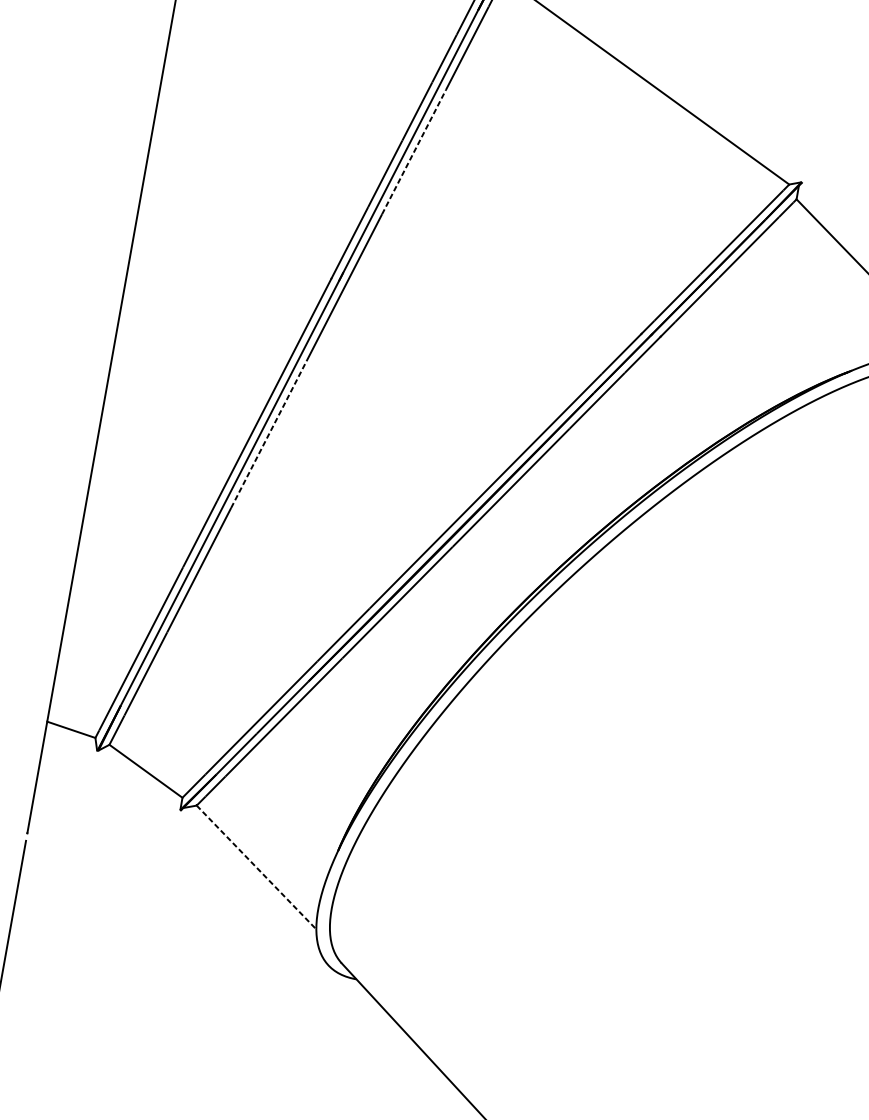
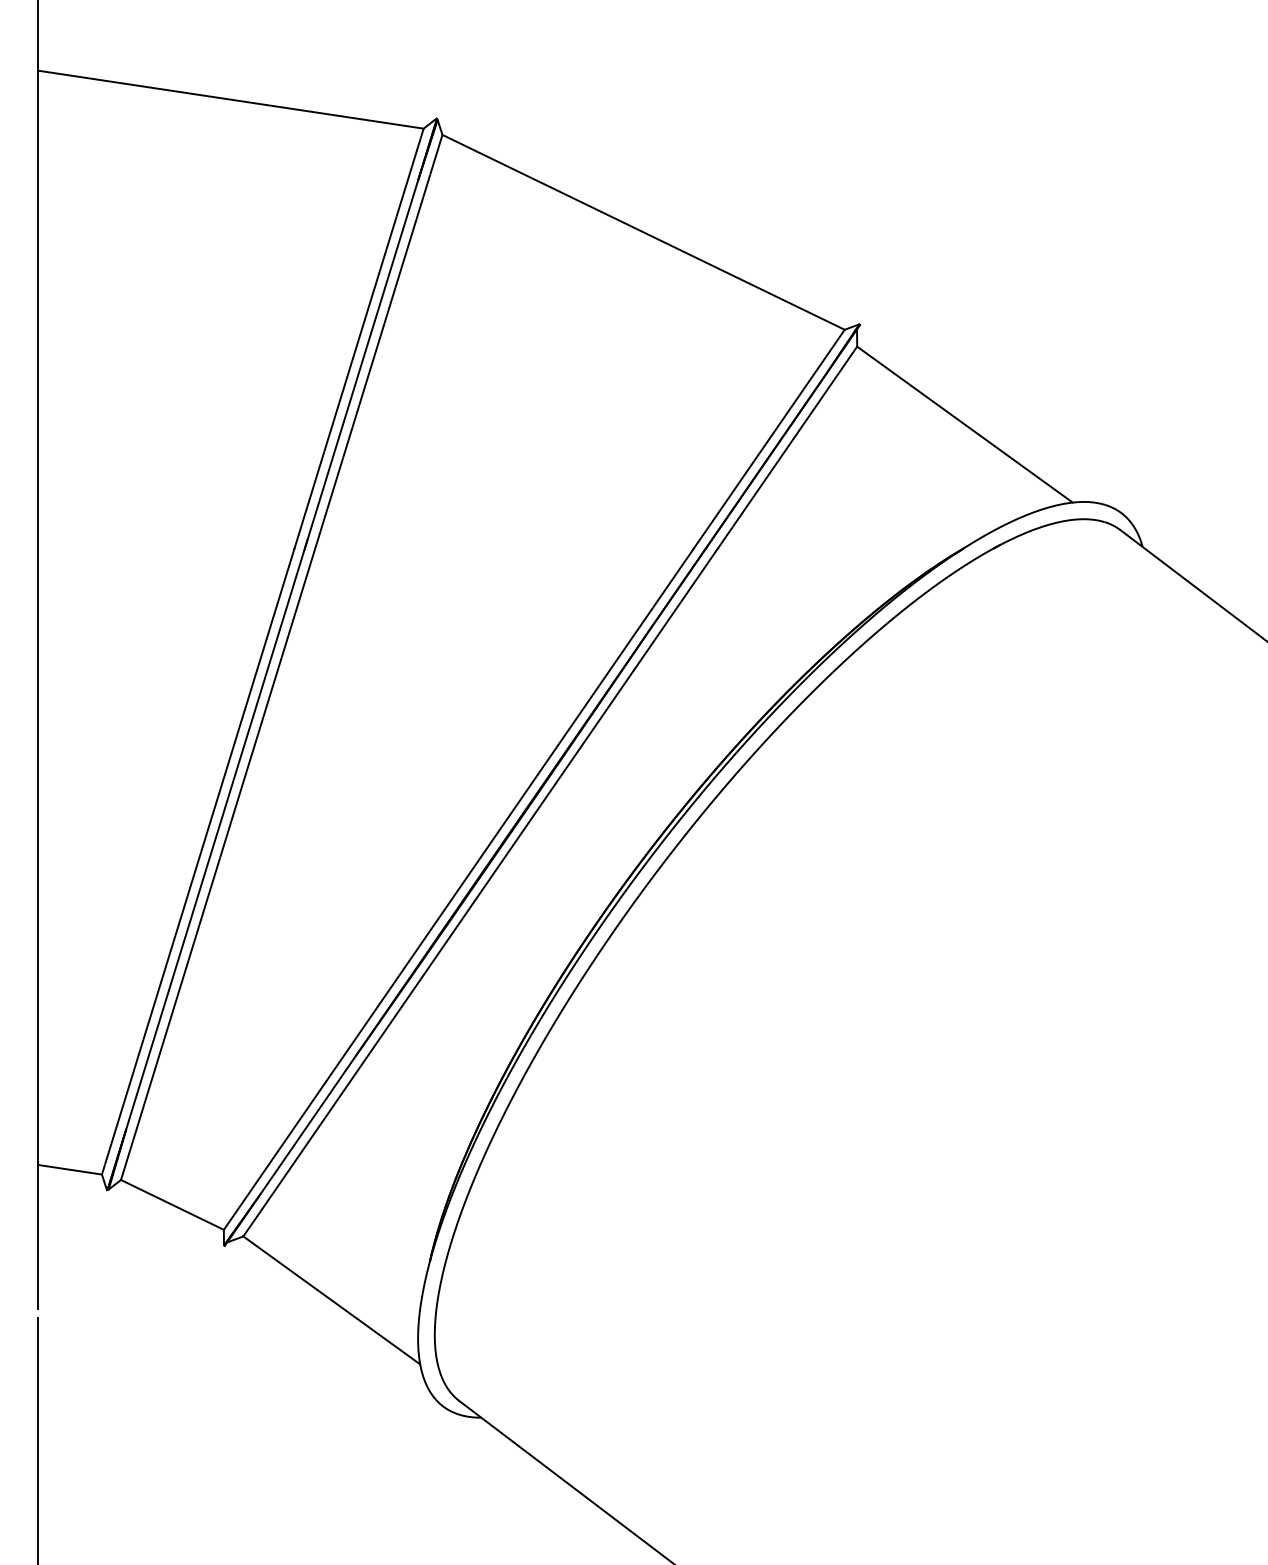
line: (414, 151) -> (369, 371), dashed -> solid
line: (268, 434) -> (250, 757), dashed -> solid
line: (257, 867) -> (332, 1300), dashed -> solid

